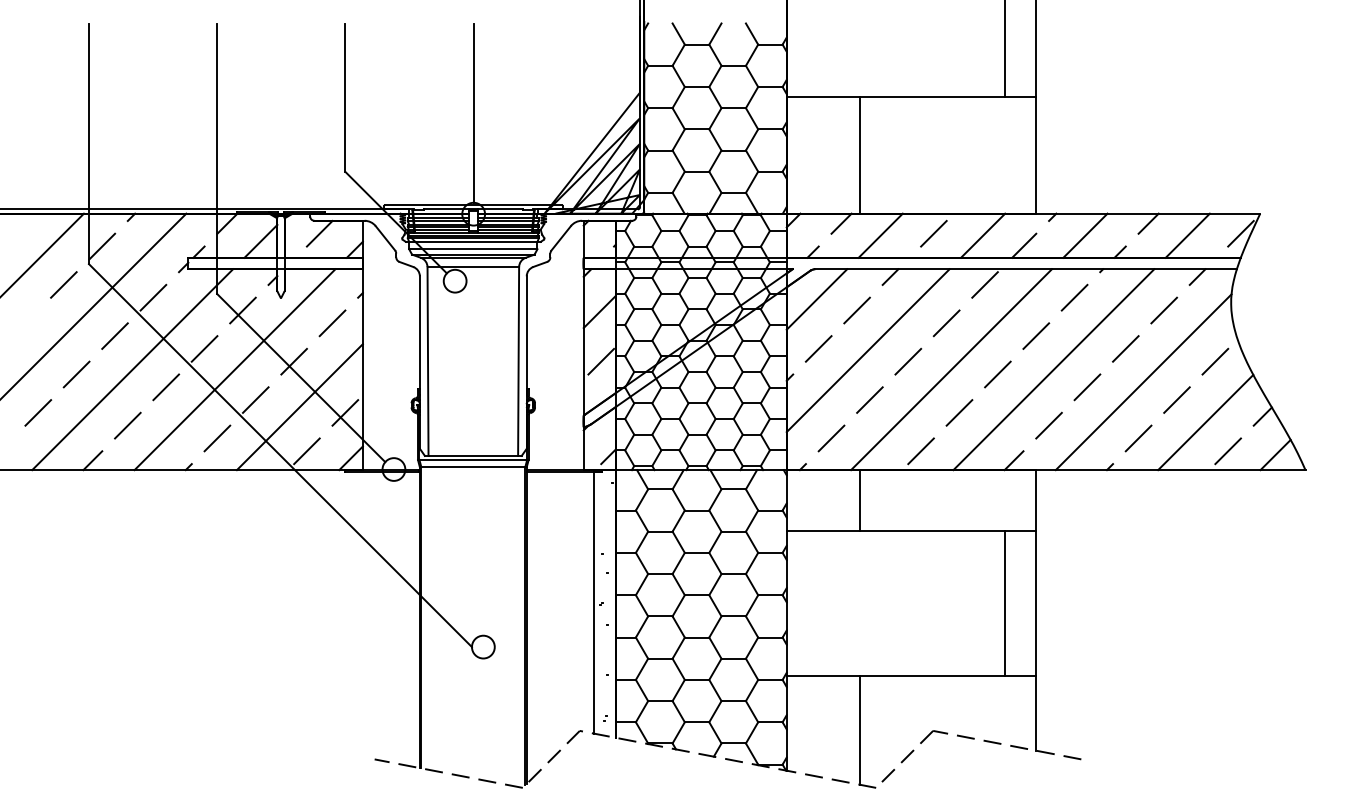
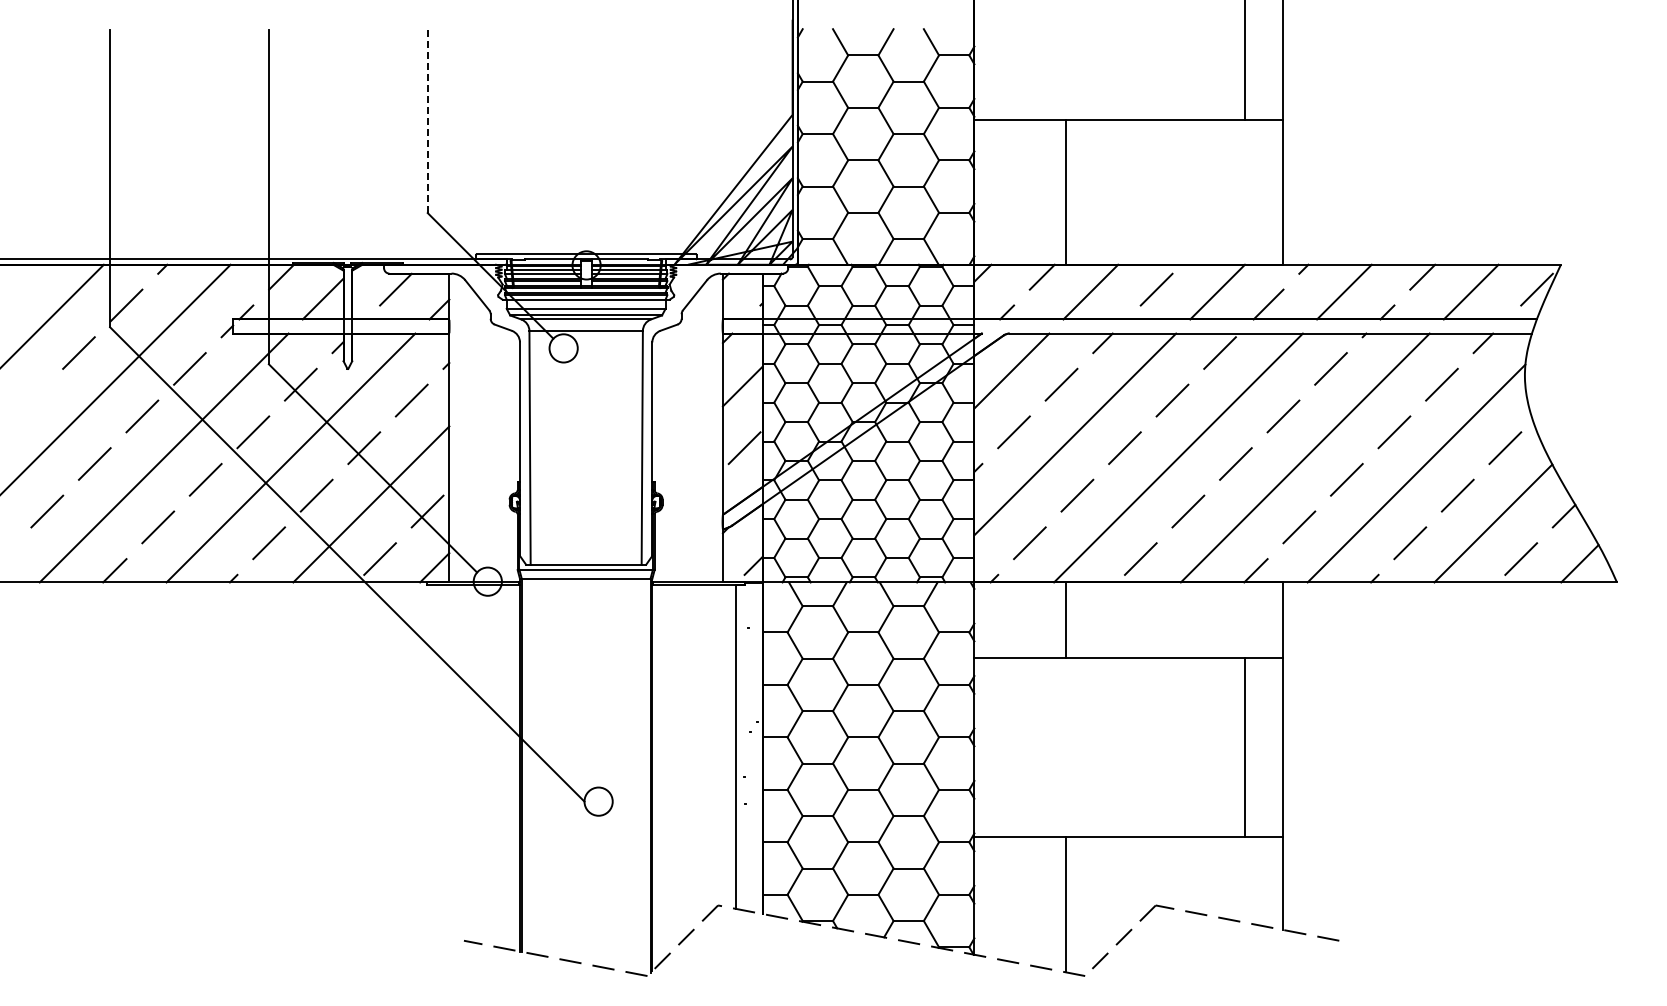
line: (345, 98) -> (427, 121), solid -> dashed
line: (473, 113) -> (586, 140), removed

